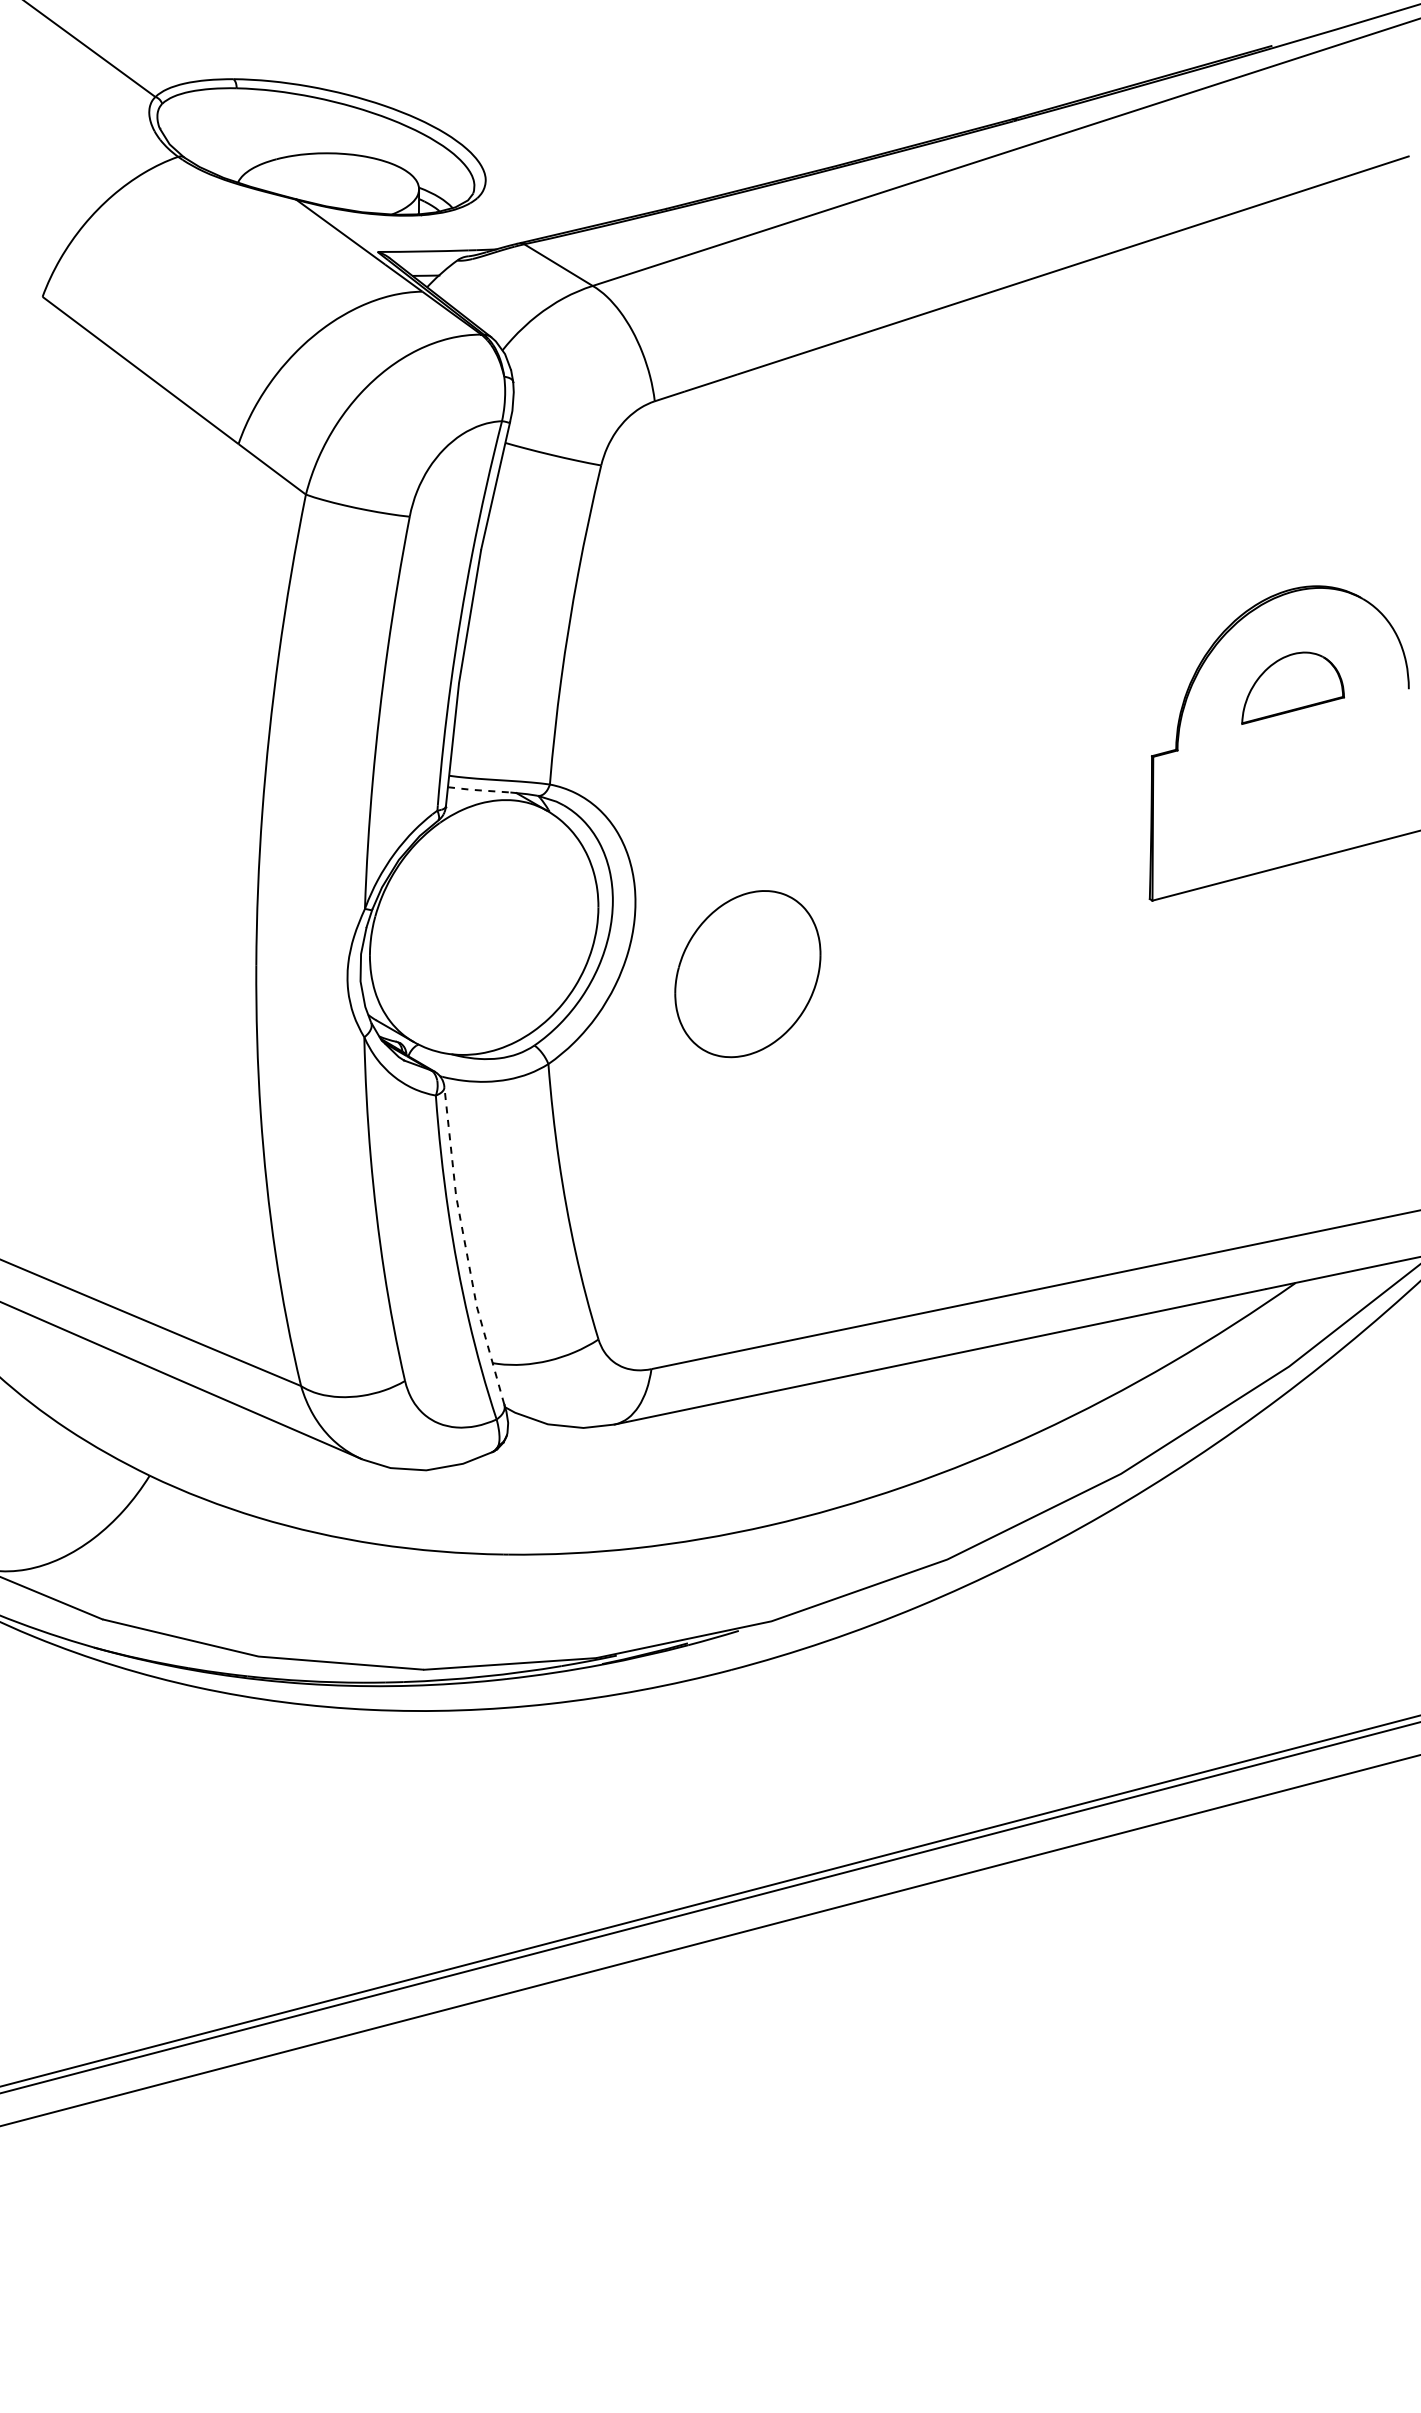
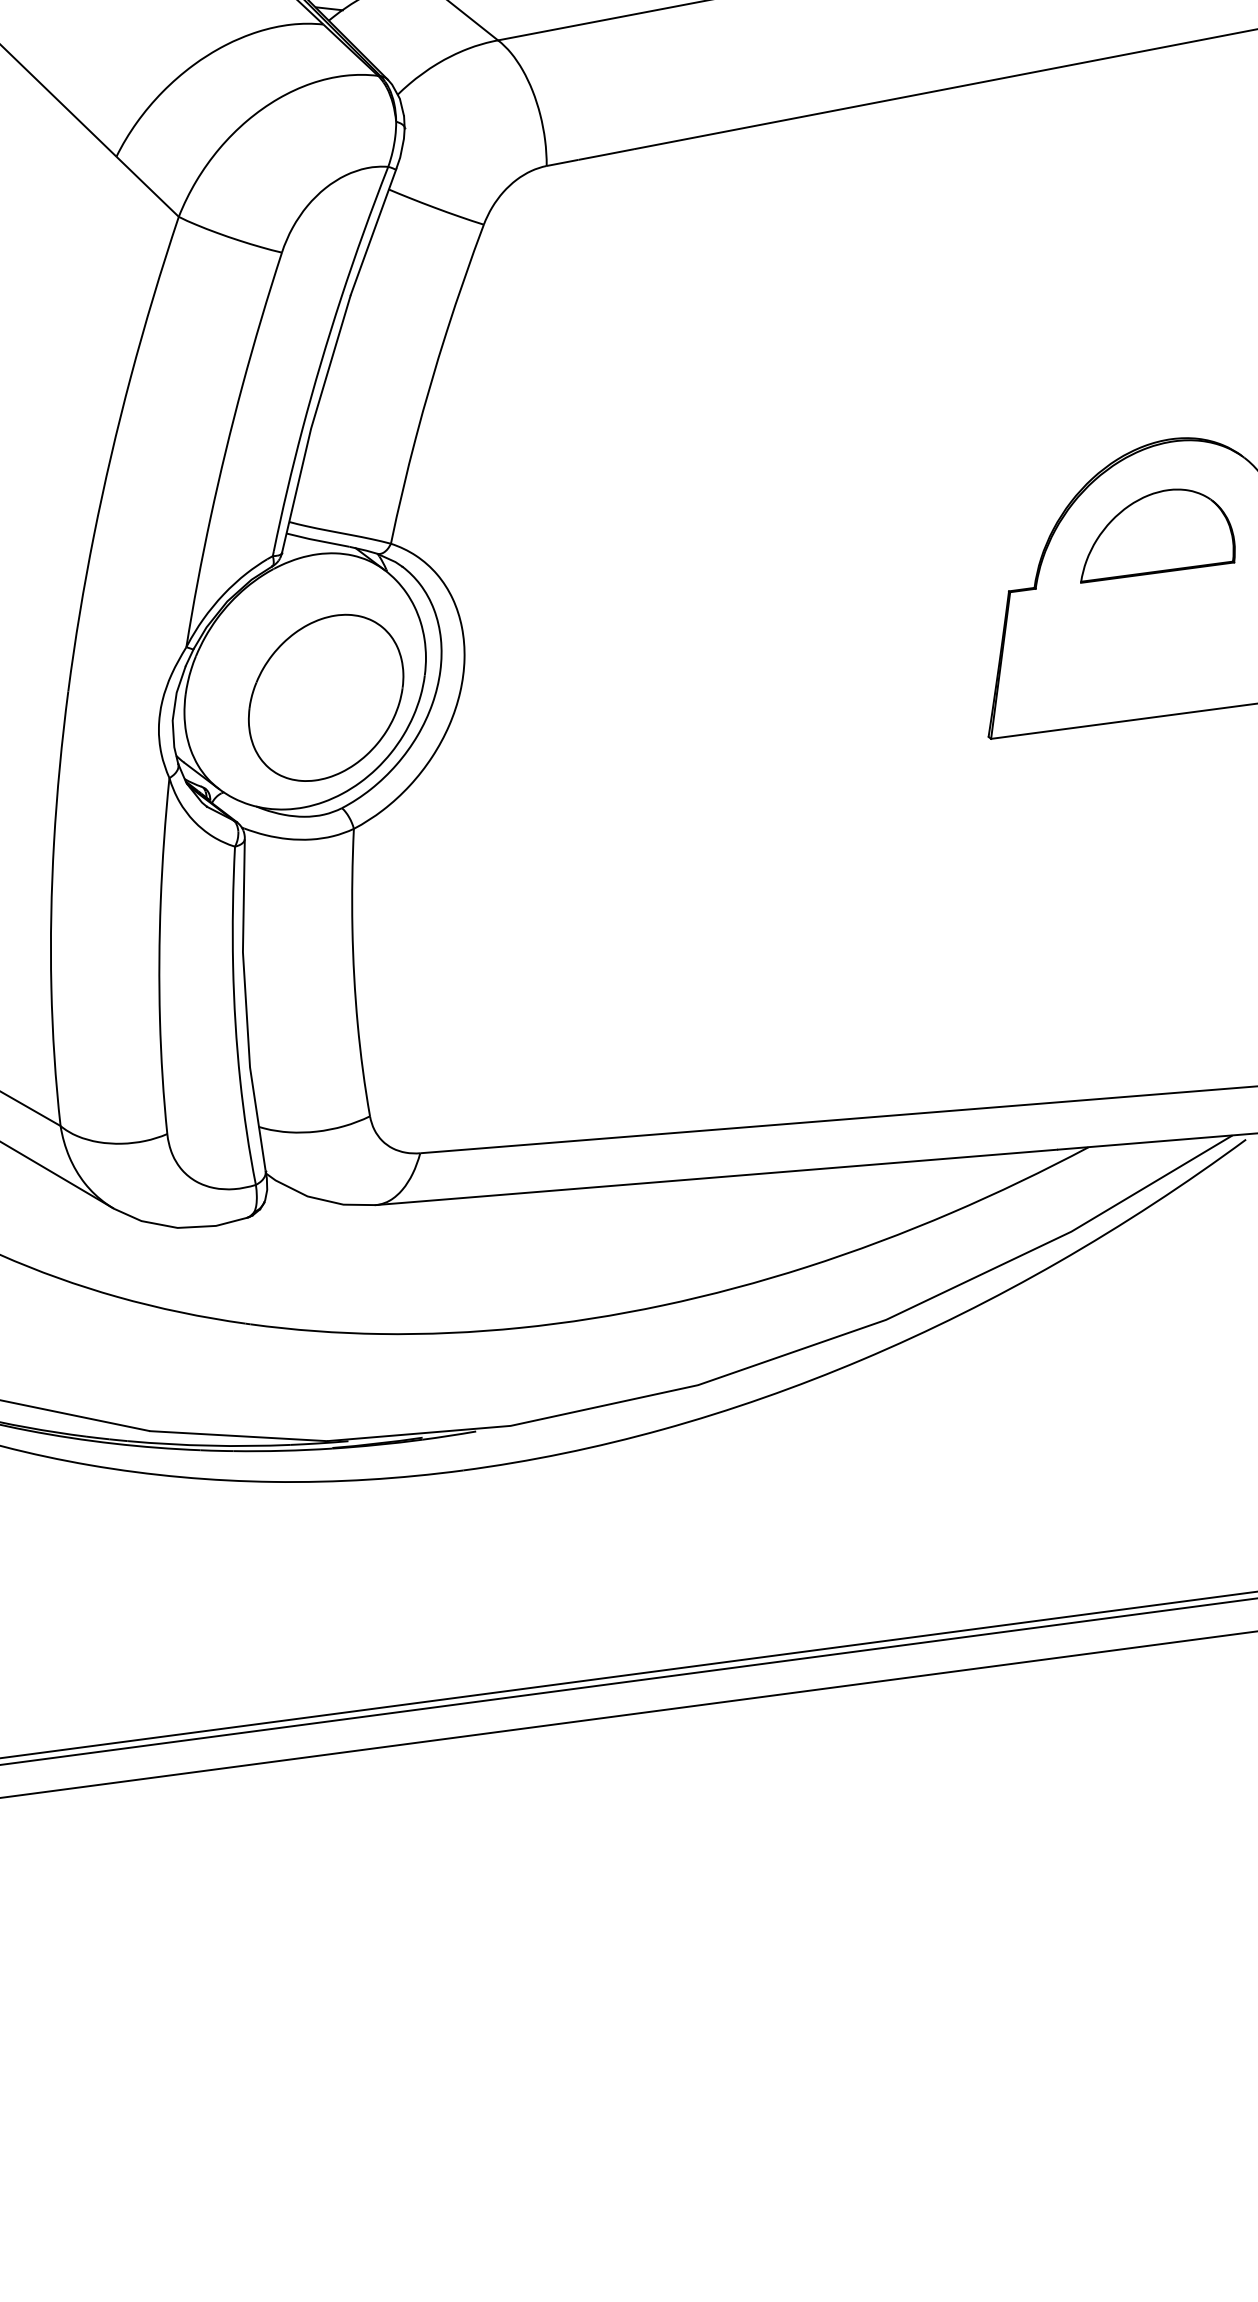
part: (1292, 688) -> (1160, 540), size x1.43
line: (477, 790) -> (316, 540), dashed -> solid
part: (747, 974) -> (325, 698), moved
line: (465, 1247) -> (245, 1005), dashed -> solid

